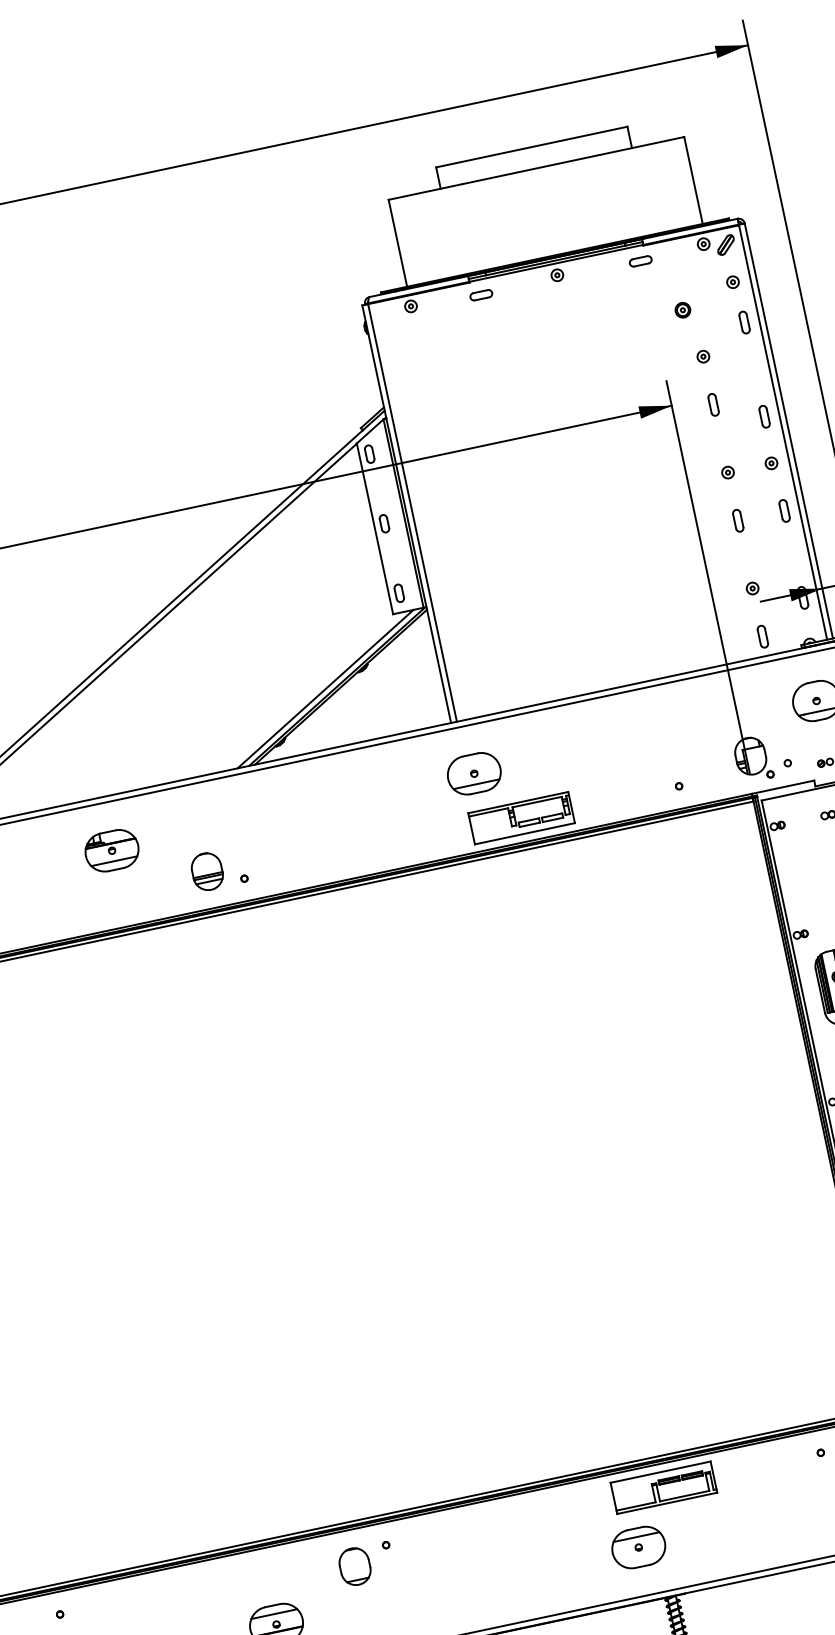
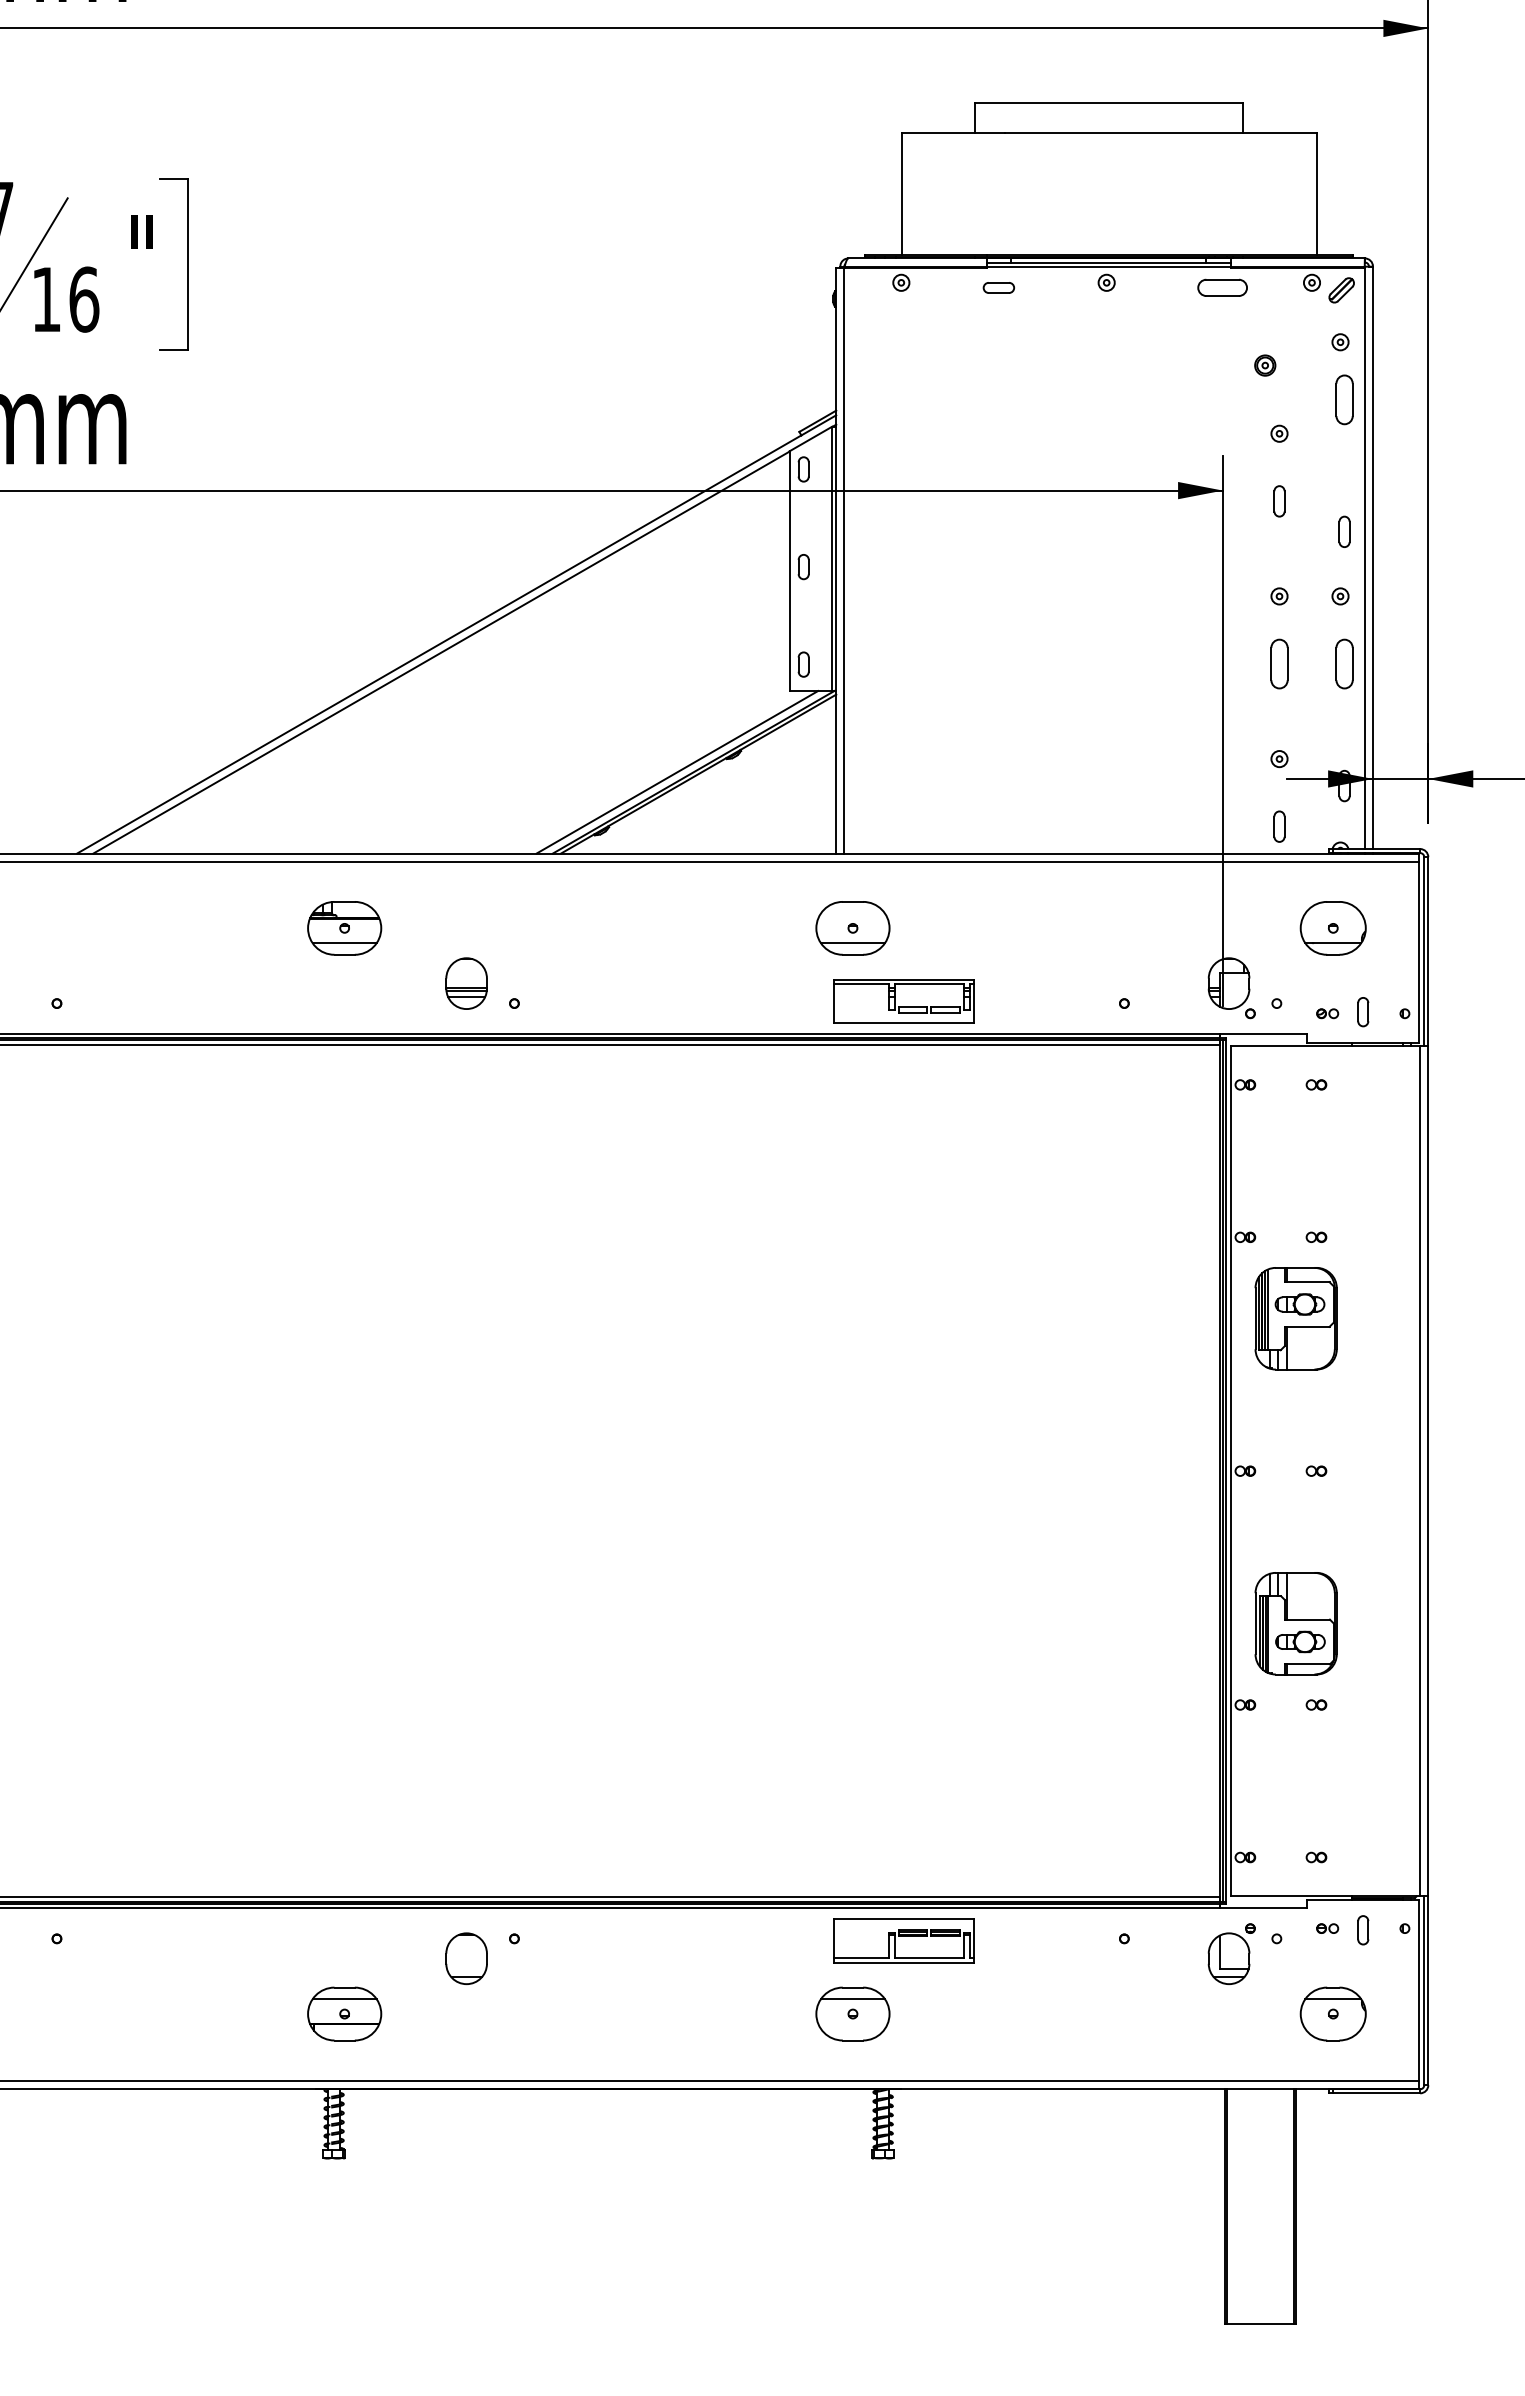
part: (640, 261) -> (1222, 287), size x1.6
part: (744, 322) -> (1344, 399), size x1.6
part: (784, 510) -> (1344, 663), size x1.6
part: (738, 520) -> (1279, 663), size x1.6

